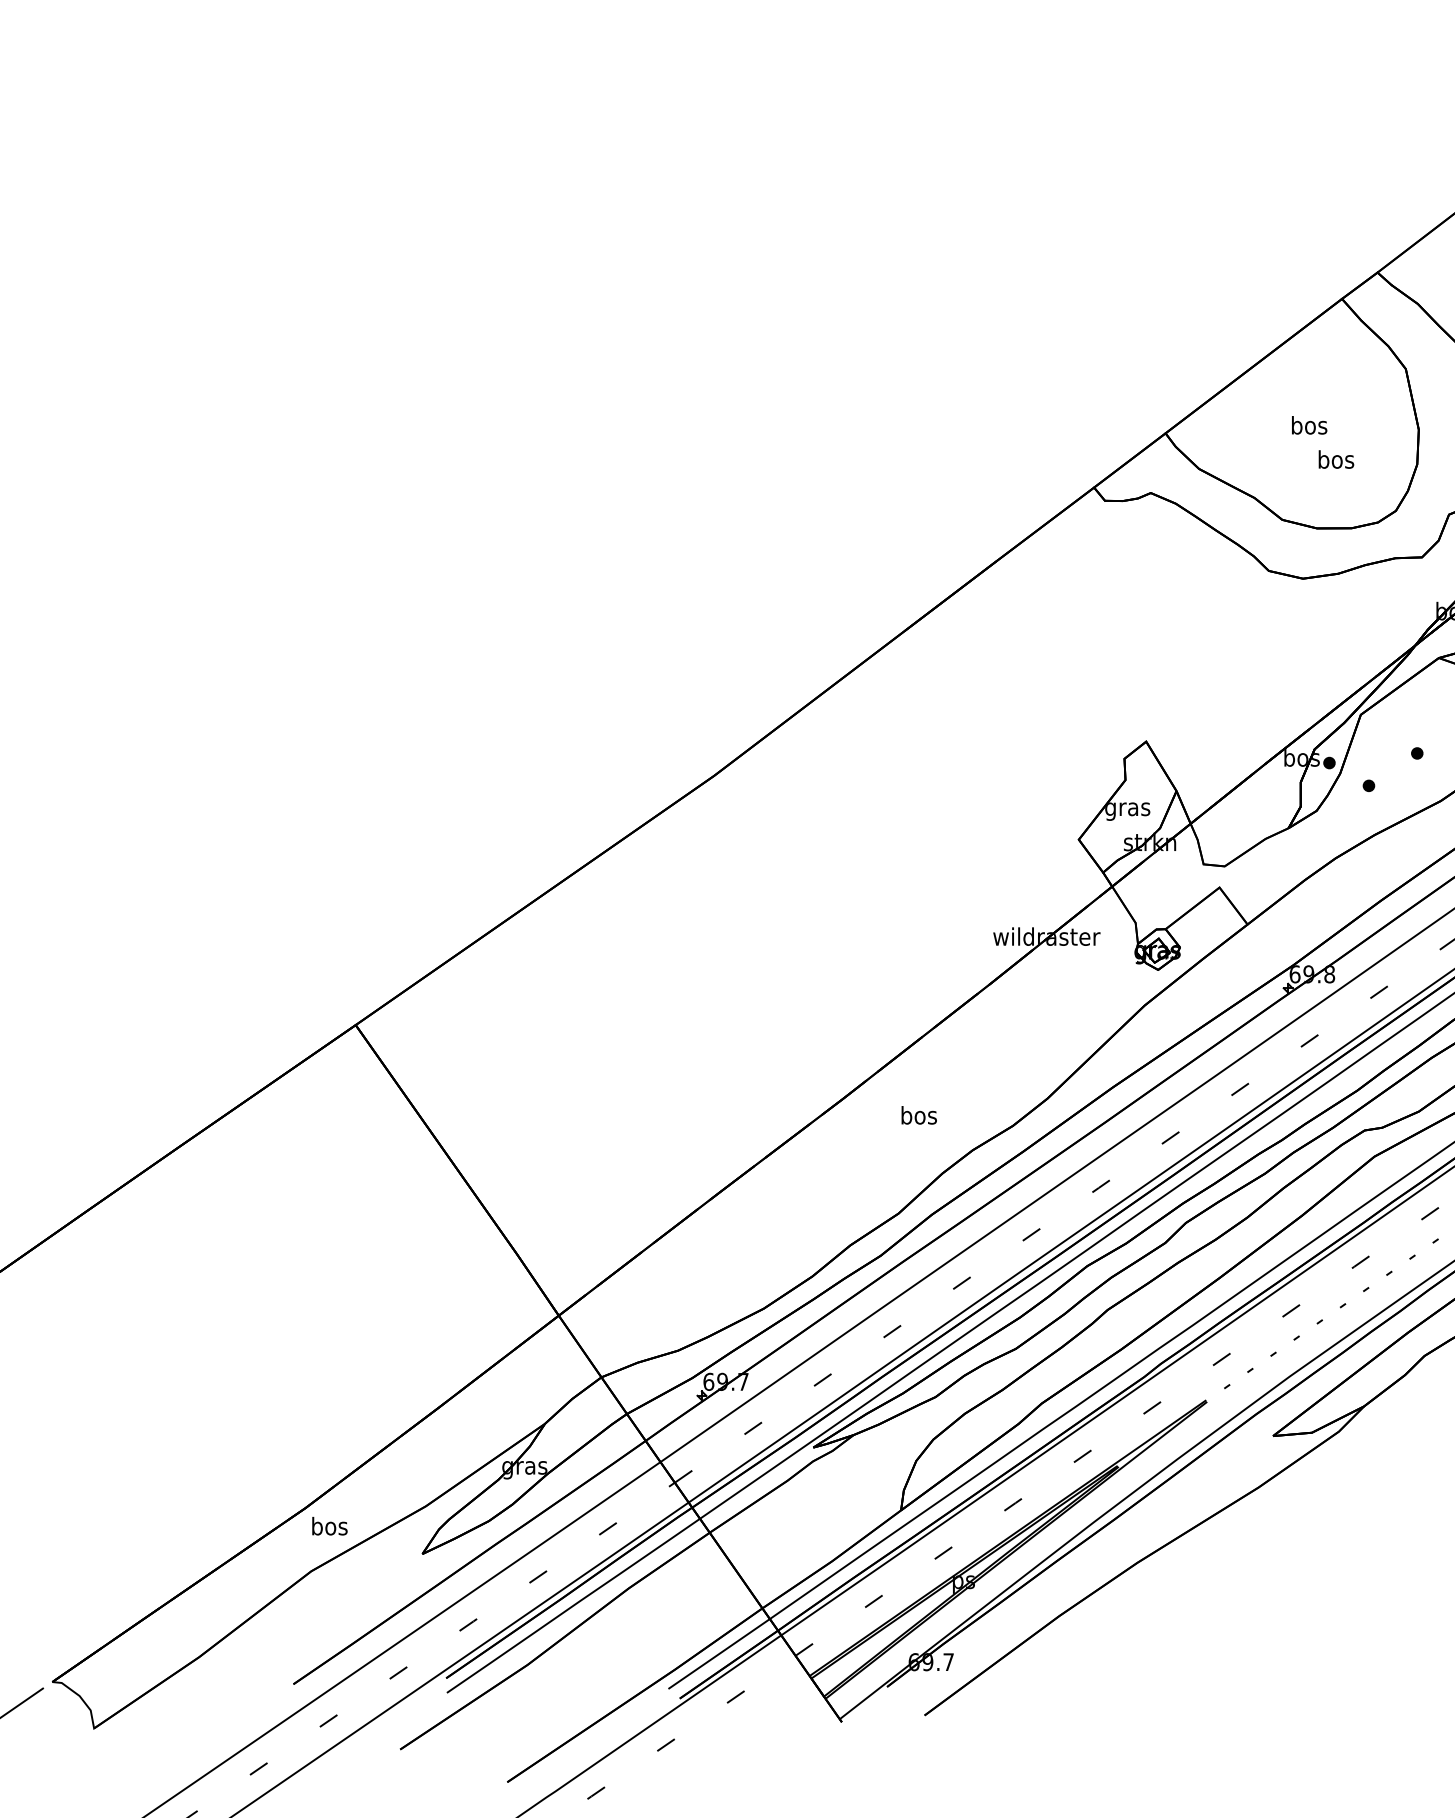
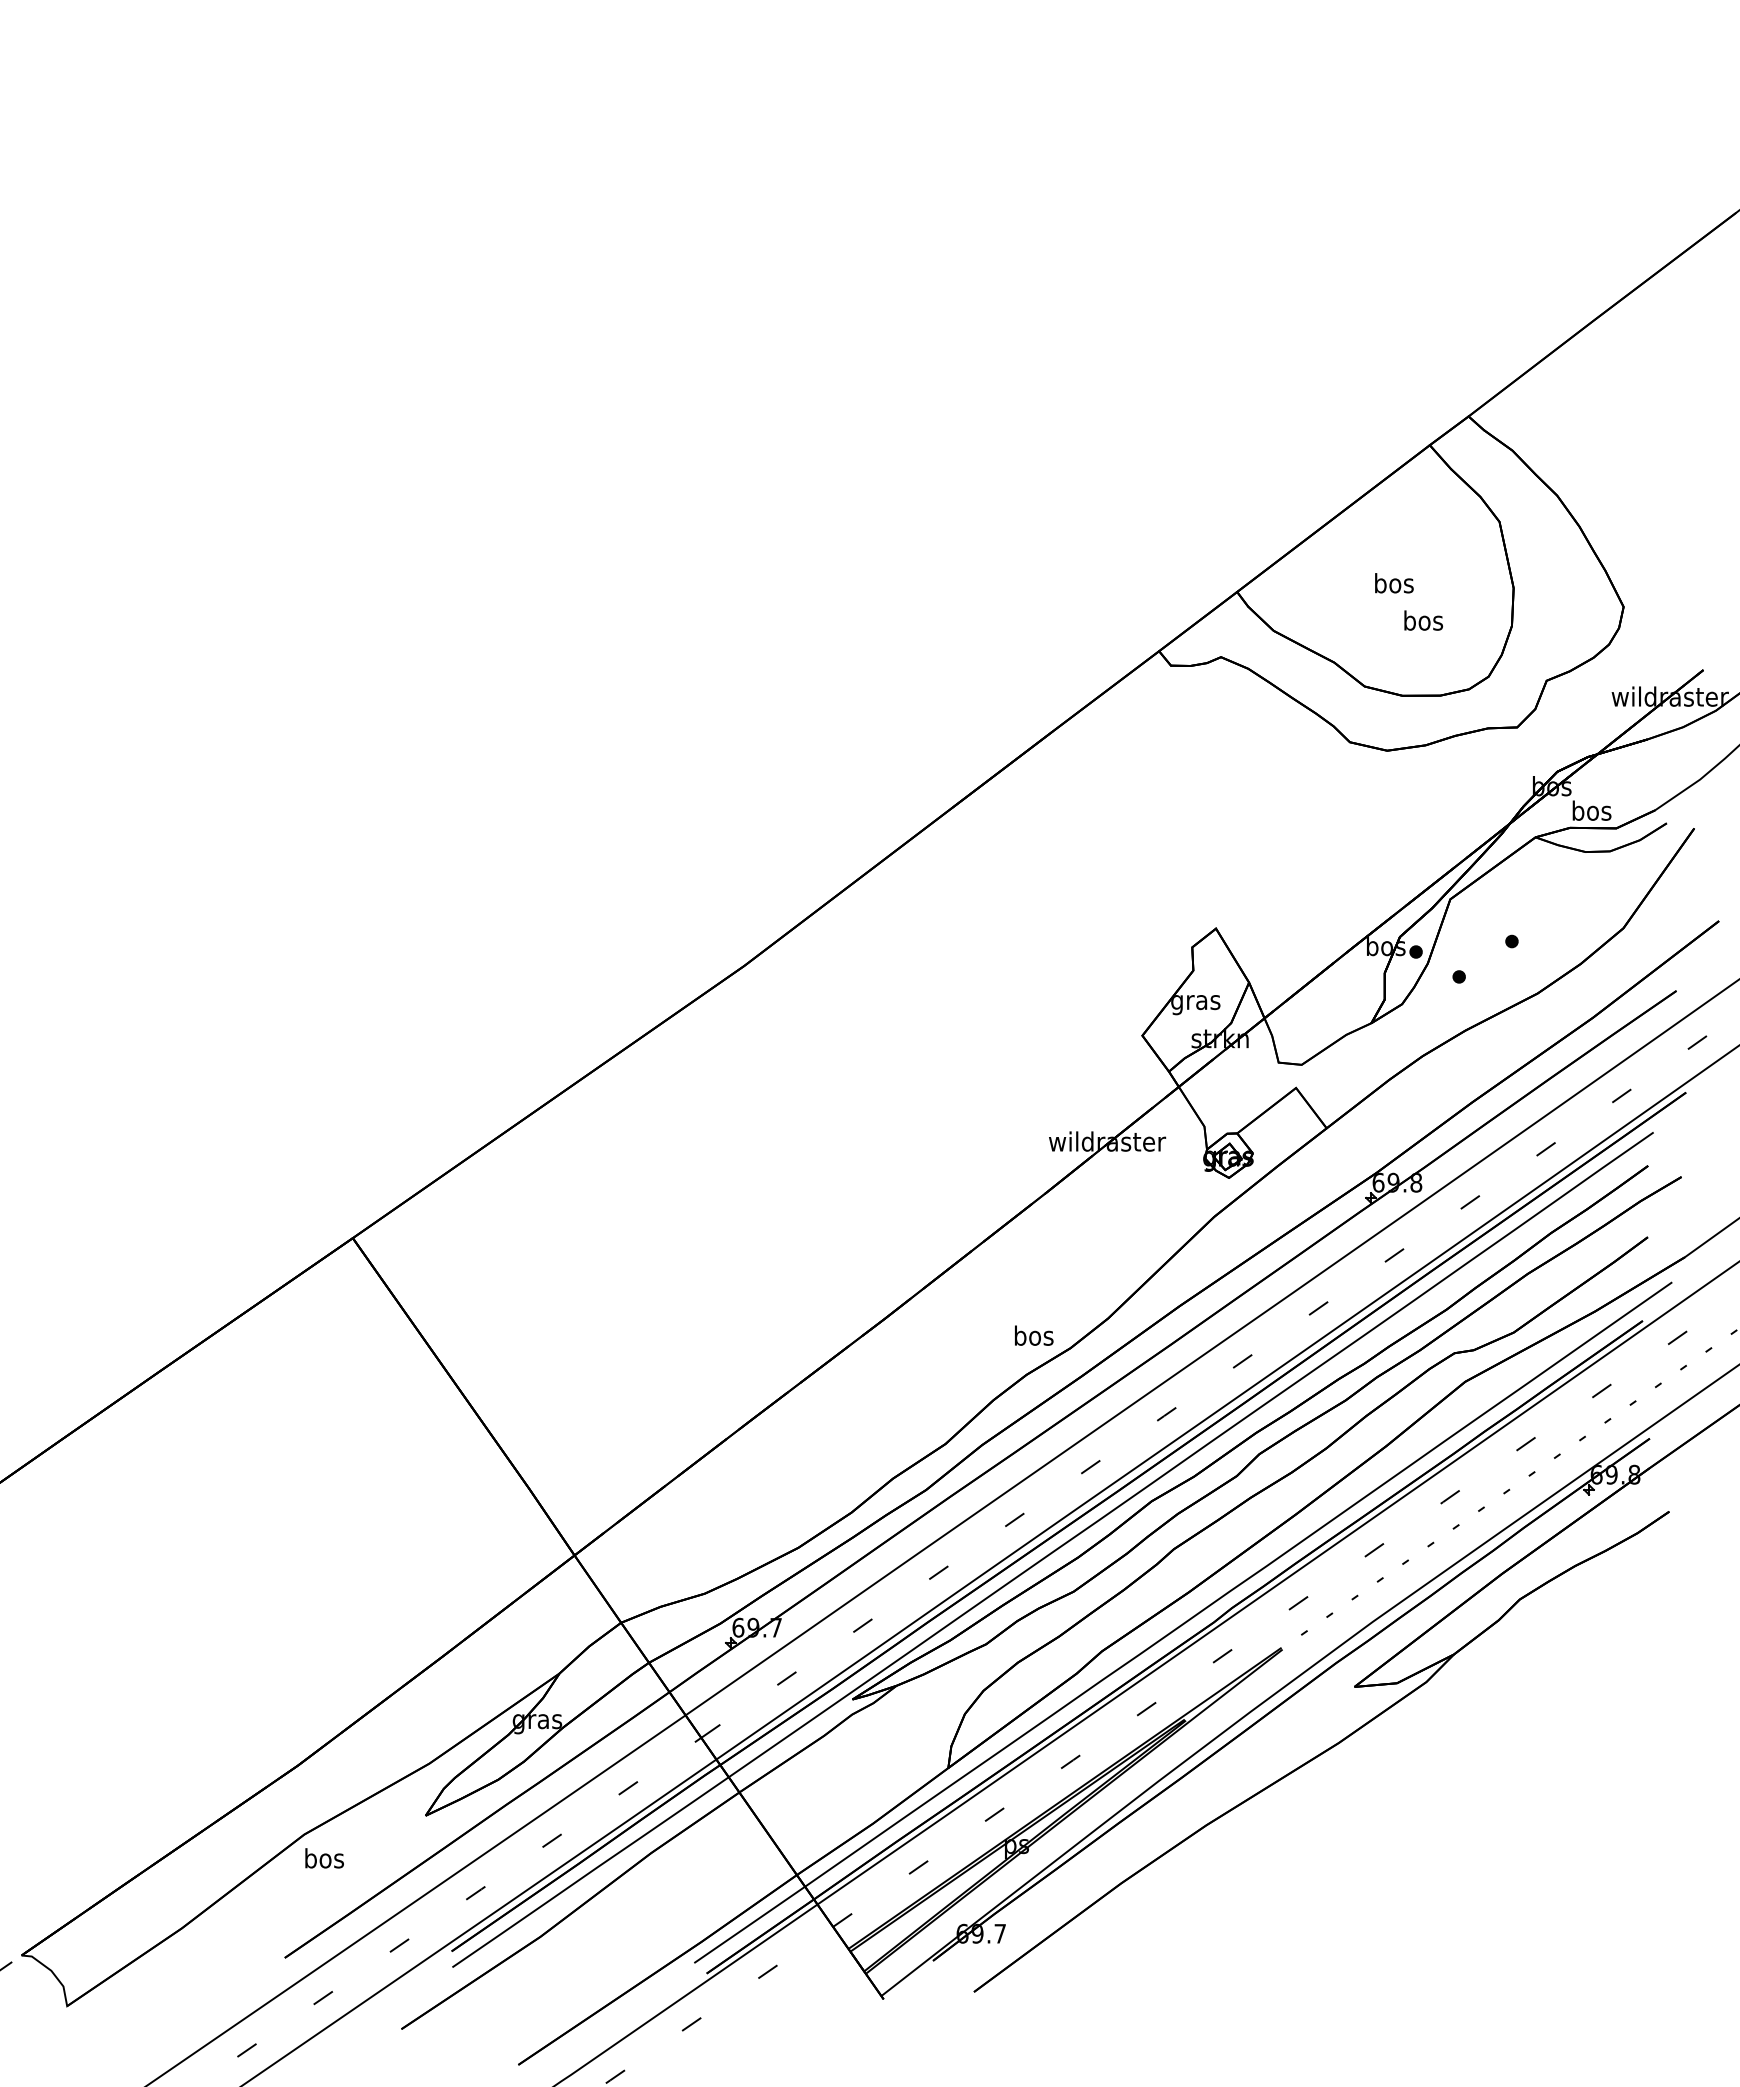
text: (919, 1115) -> (1034, 1335), moved
text: (329, 1526) -> (324, 1858), moved

